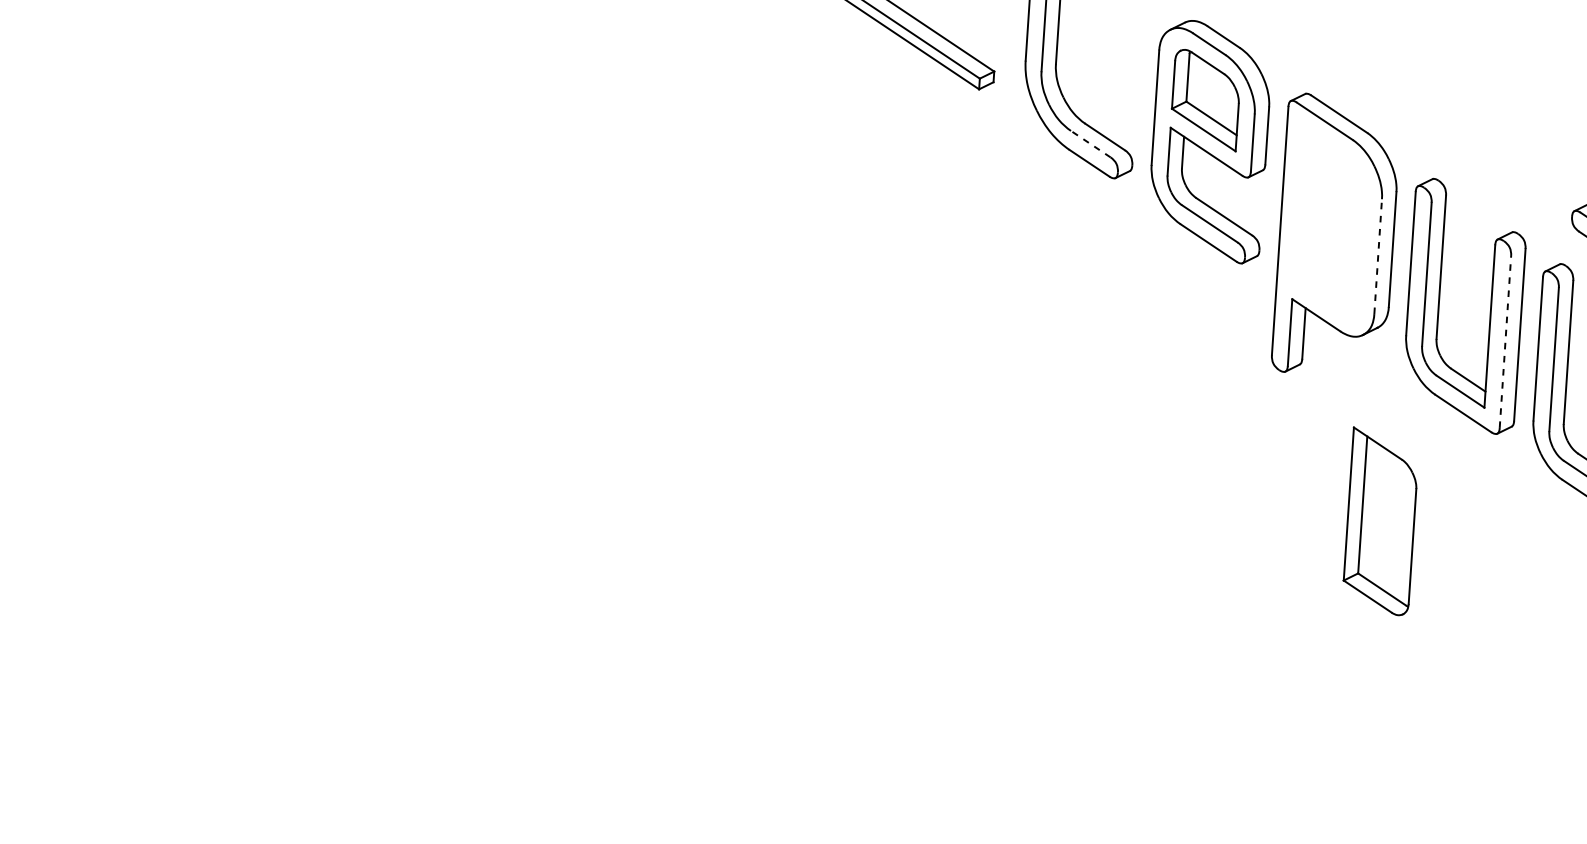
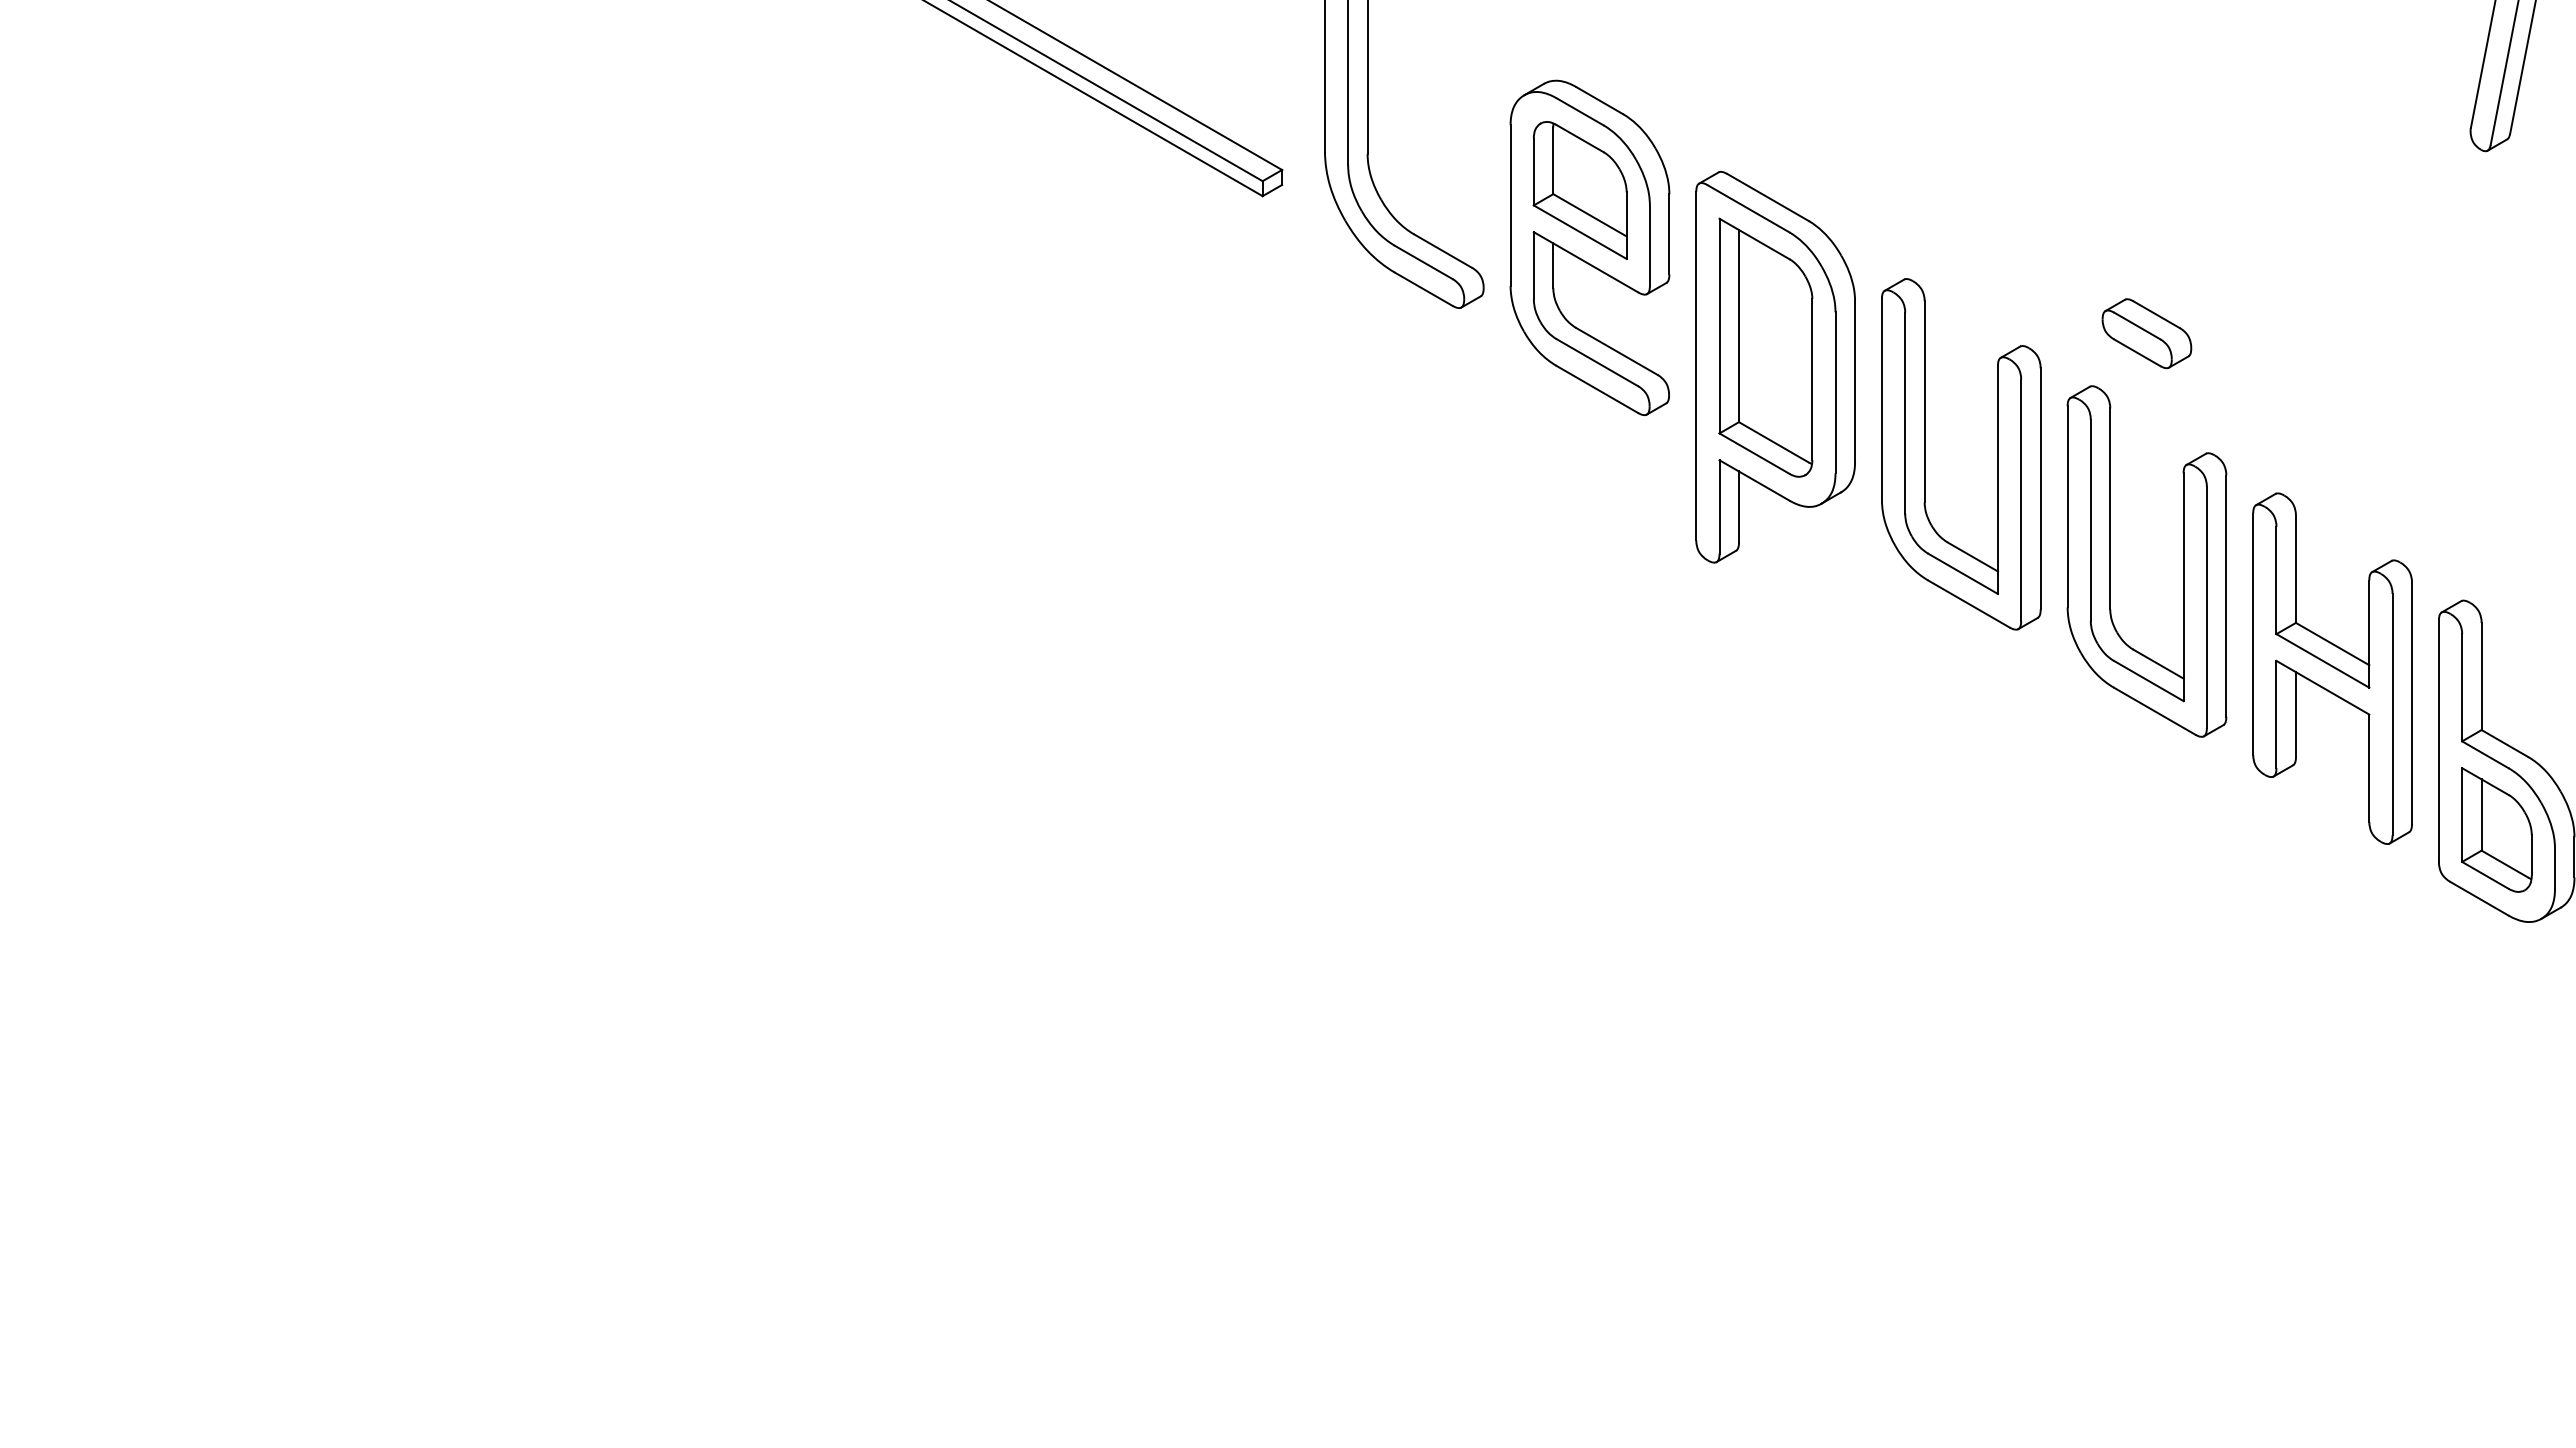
line: (1090, 144) -> (1423, 262), dashed -> solid
line: (1378, 256) -> (1835, 392), dashed -> solid
line: (1505, 342) -> (2021, 500), dashed -> solid
part: (1380, 521) -> (1765, 347), moved

